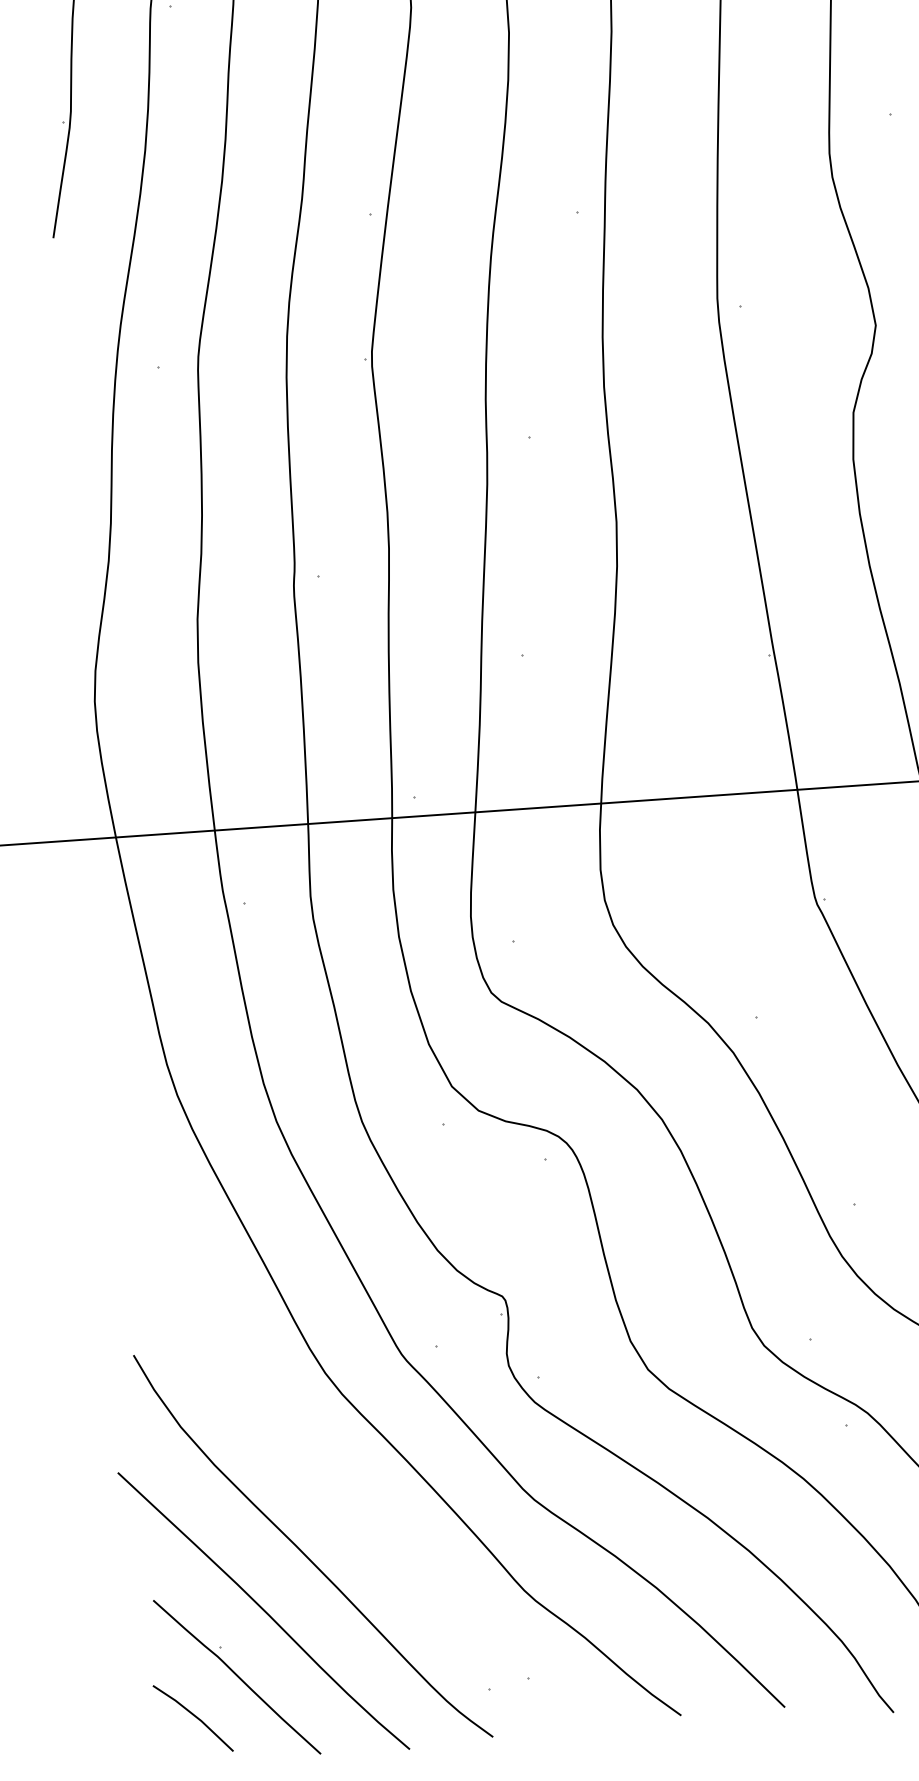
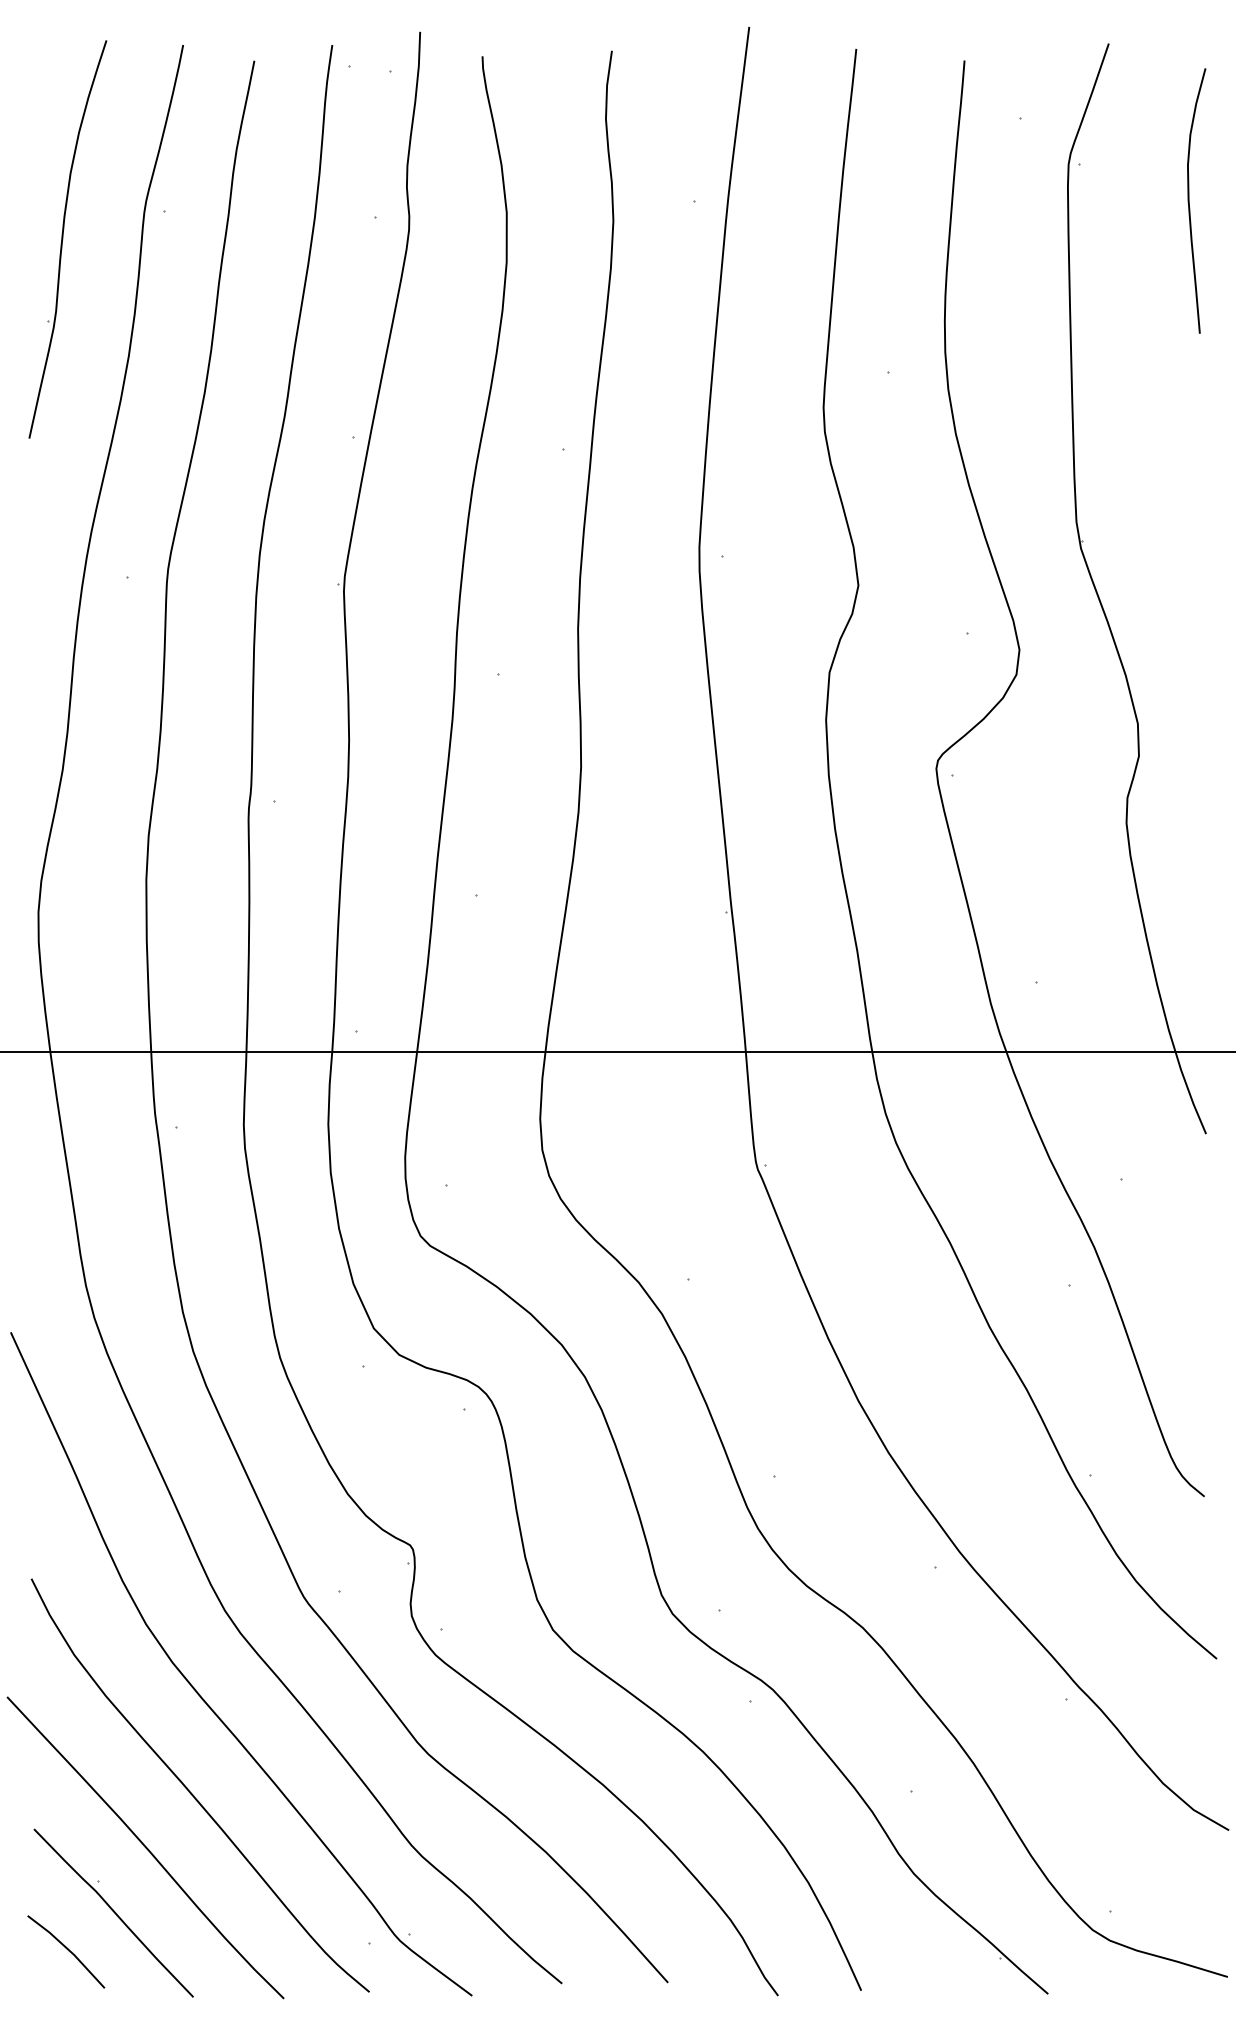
curve: (307, 1457) -> (200, 1694), added

